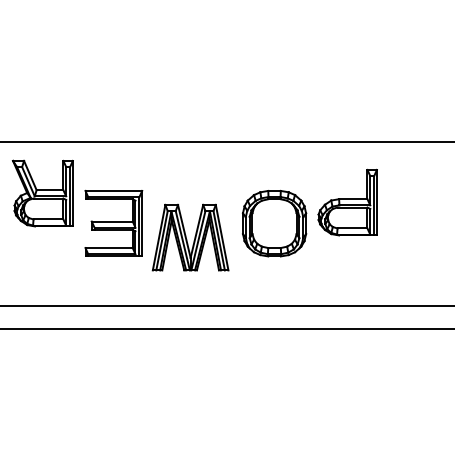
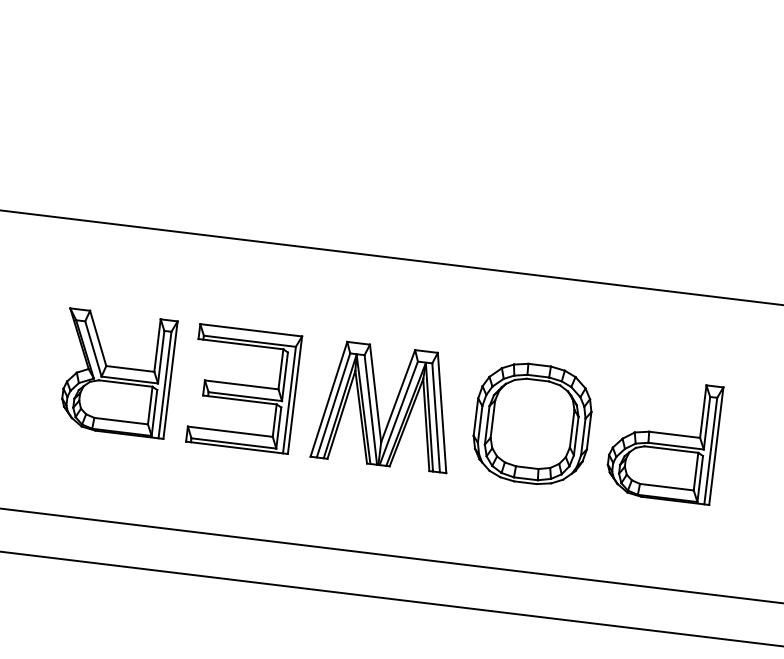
part: (42, 193) -> (116, 373), moved
part: (347, 202) -> (663, 439), moved
part: (190, 237) -> (385, 405), moved

